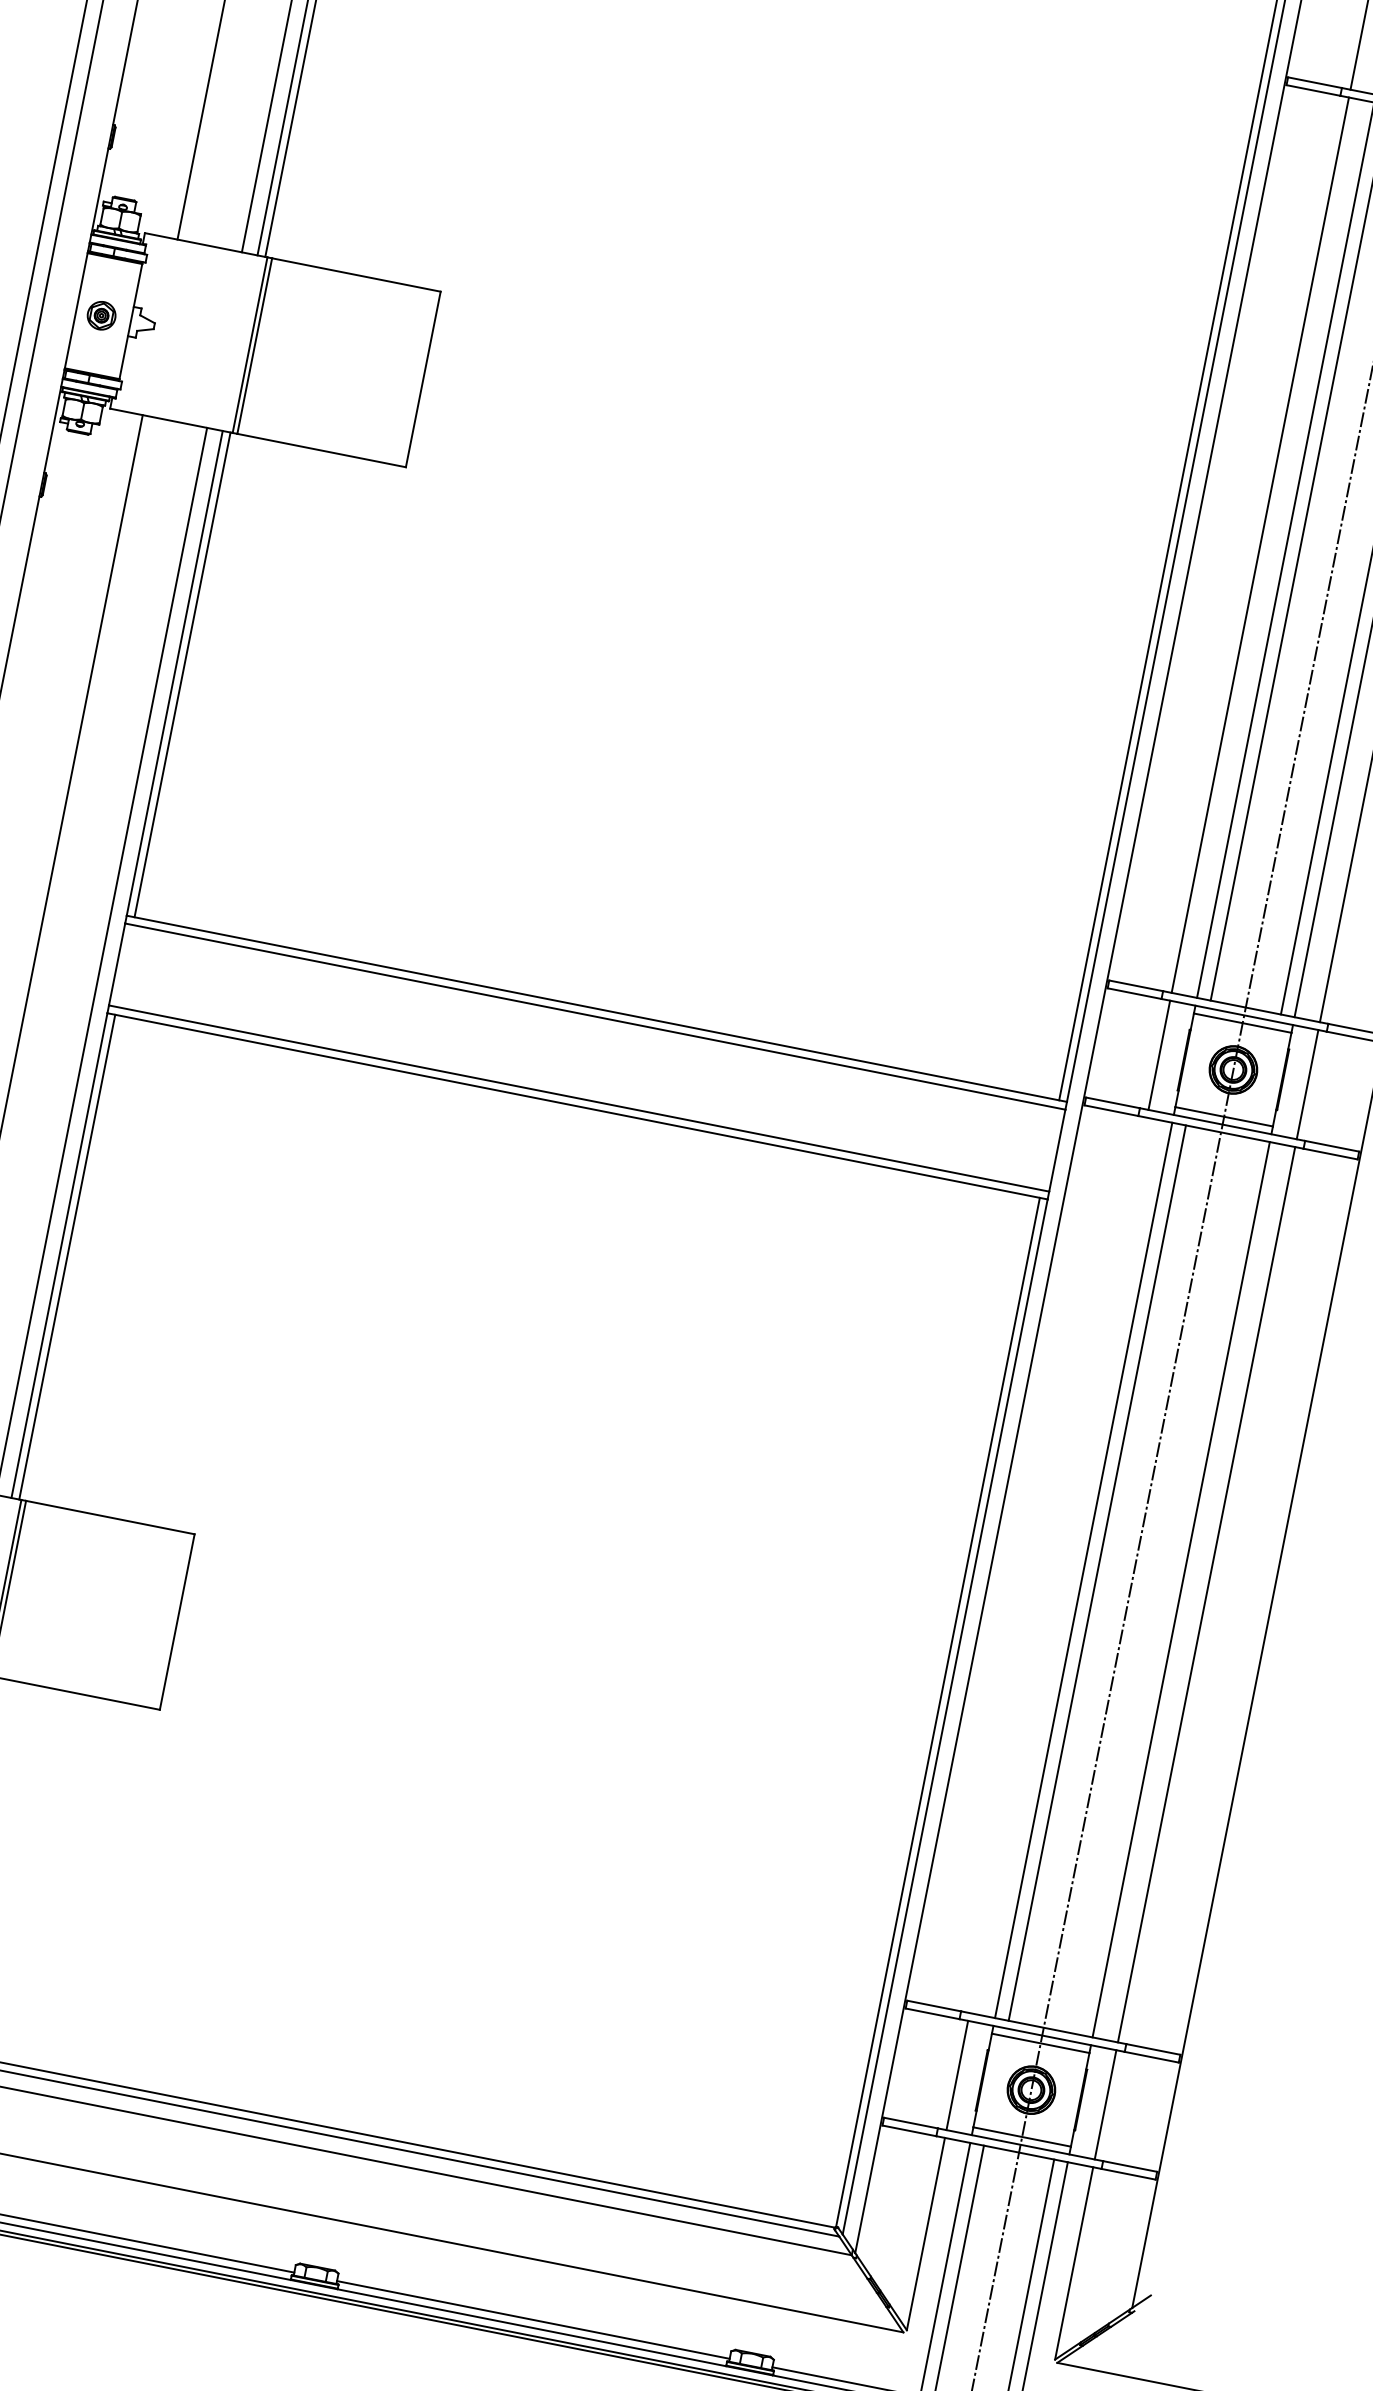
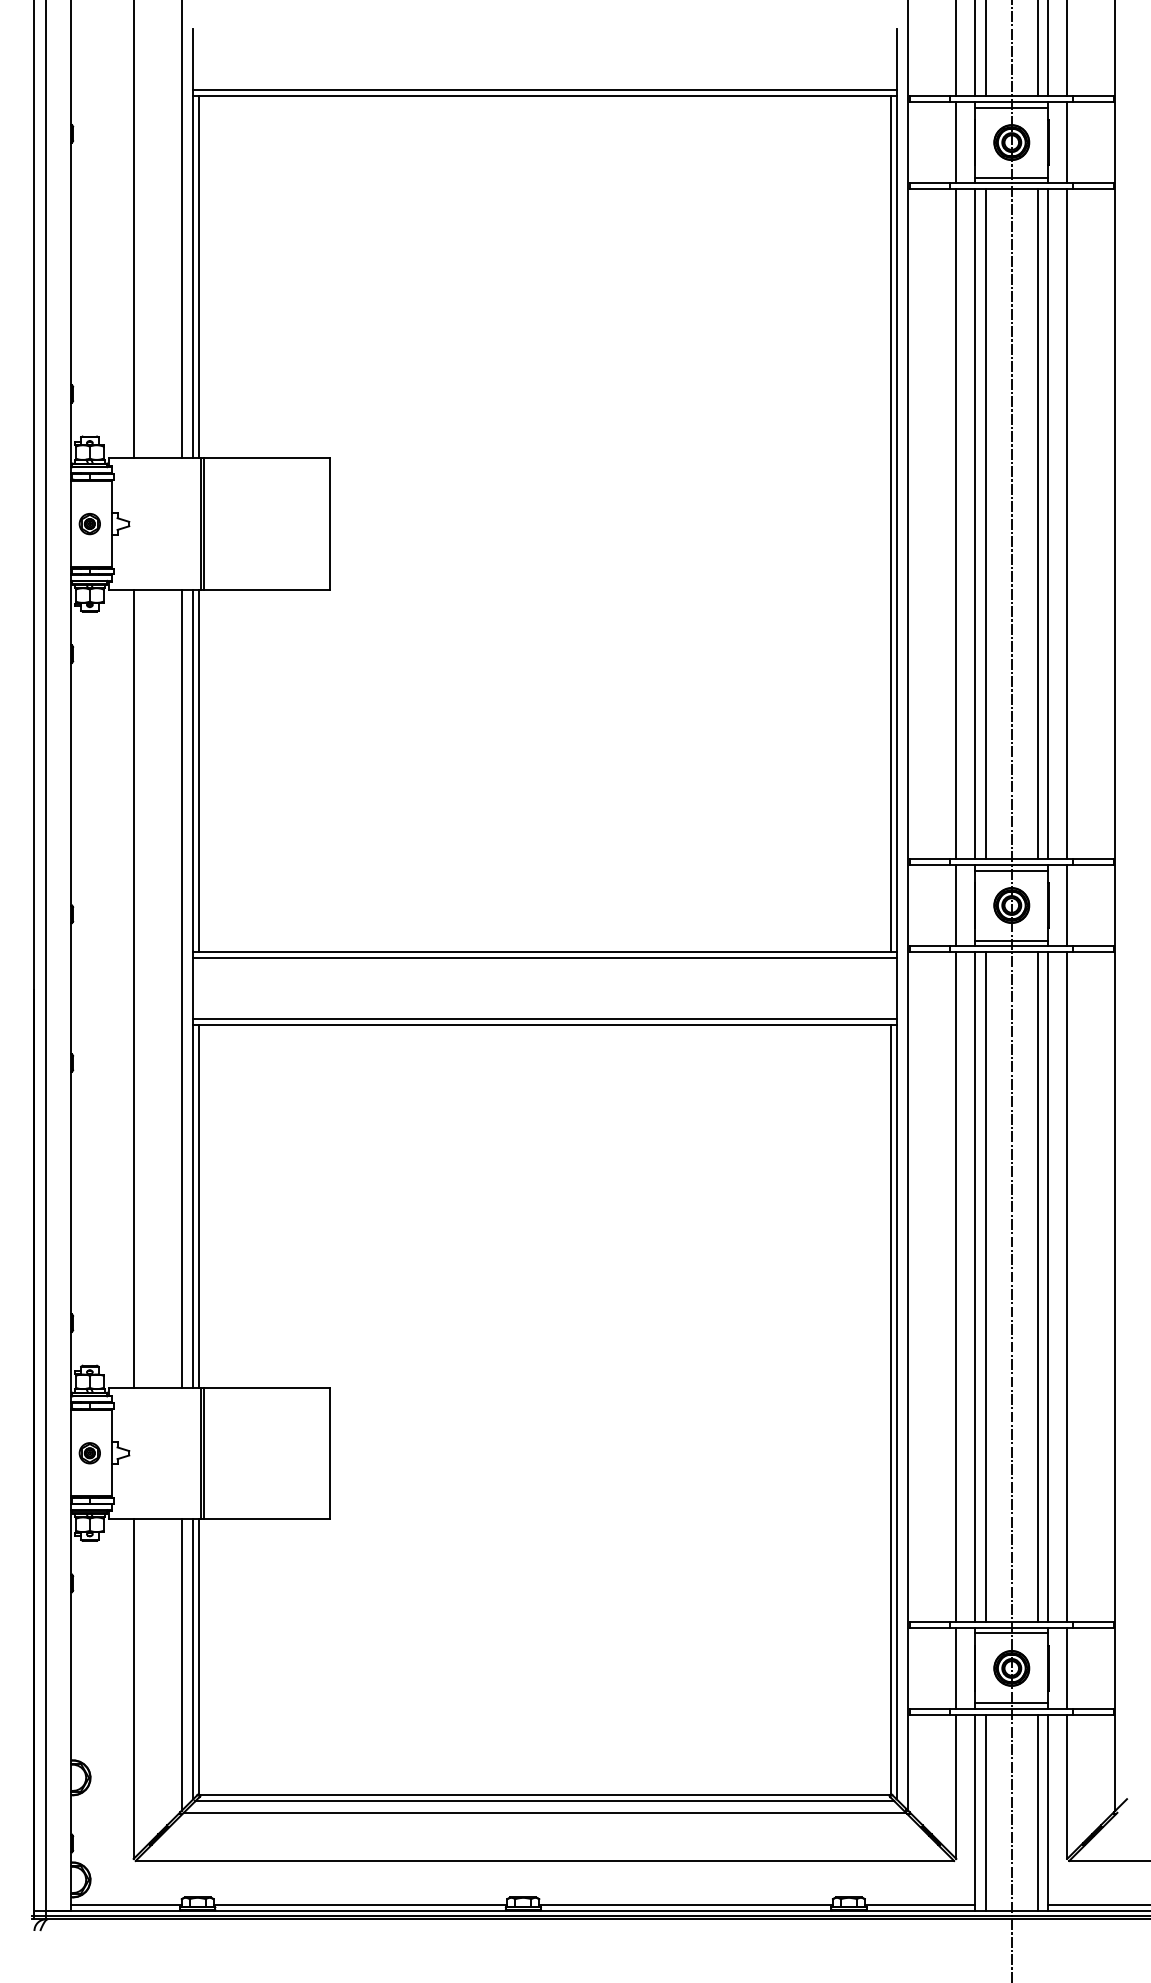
line: (1058, 1564) -> (956, 1286), added
line: (1168, 1586) -> (1038, 1286), added

